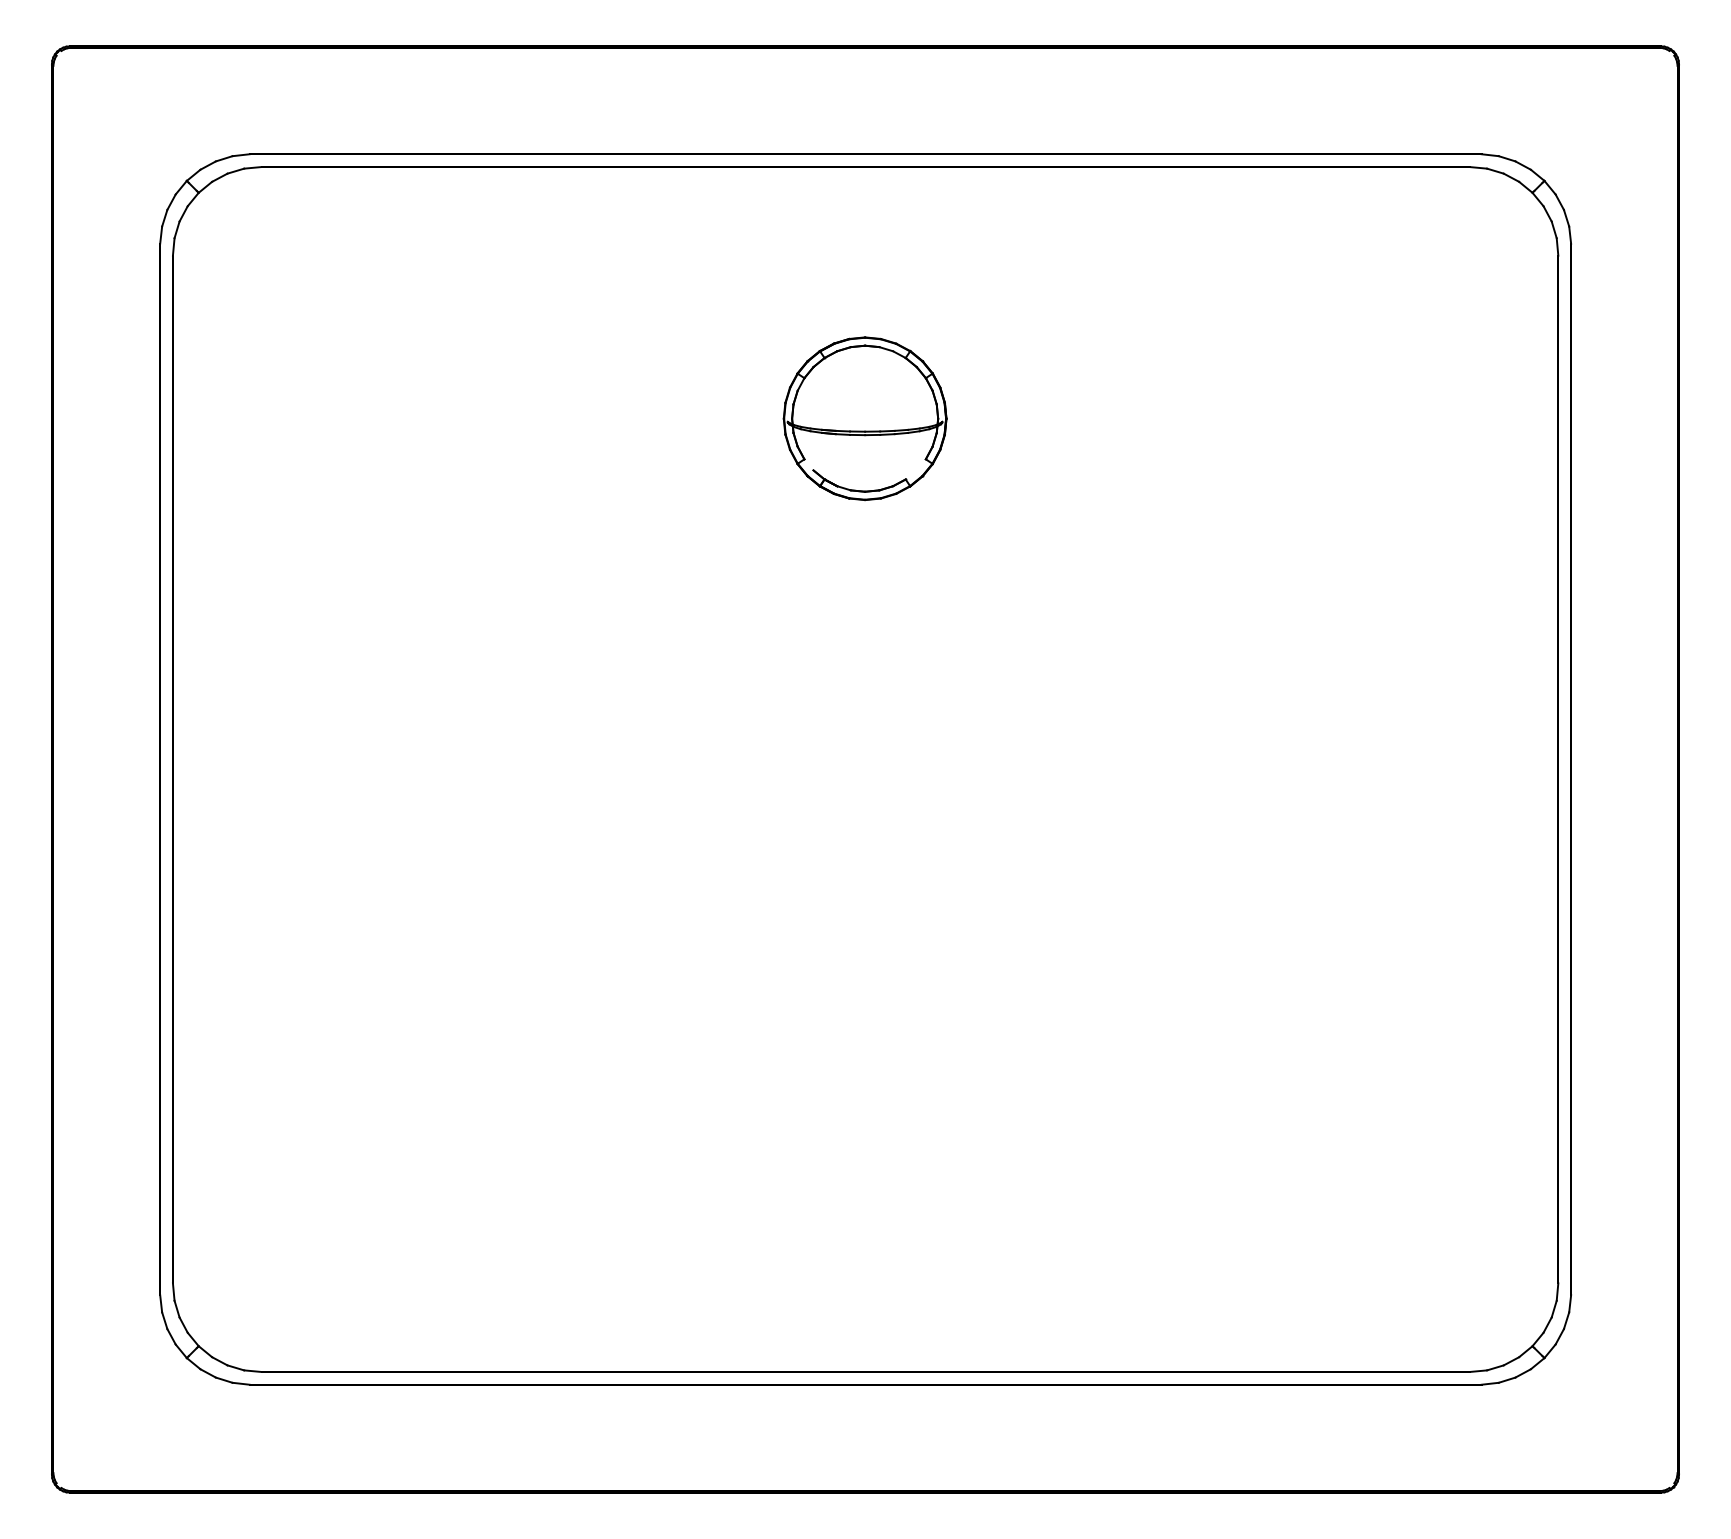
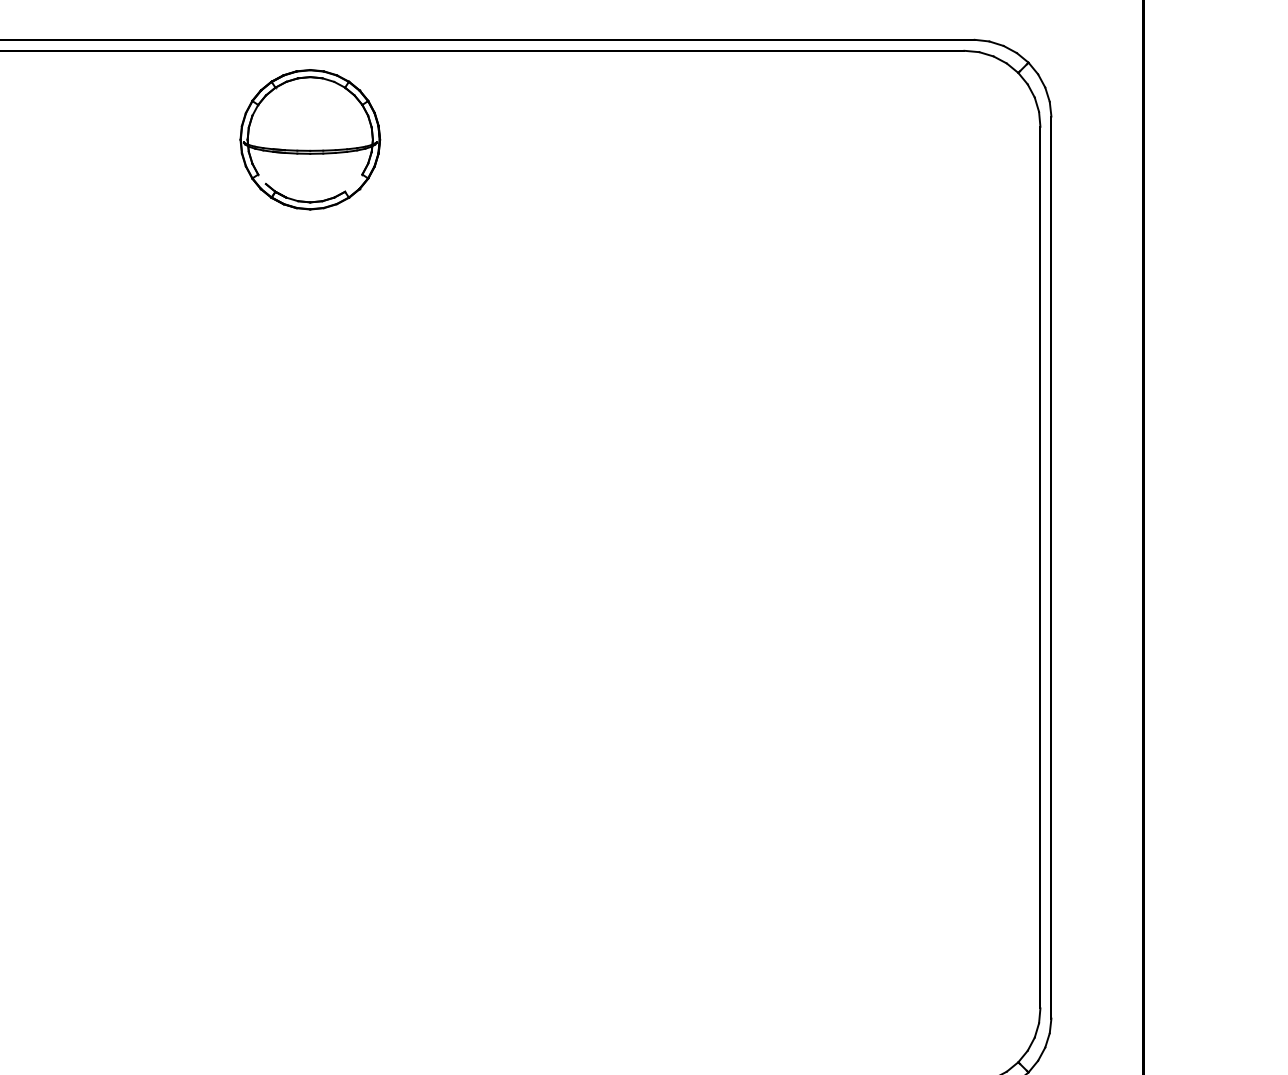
part: (864, 418) -> (309, 139), moved

